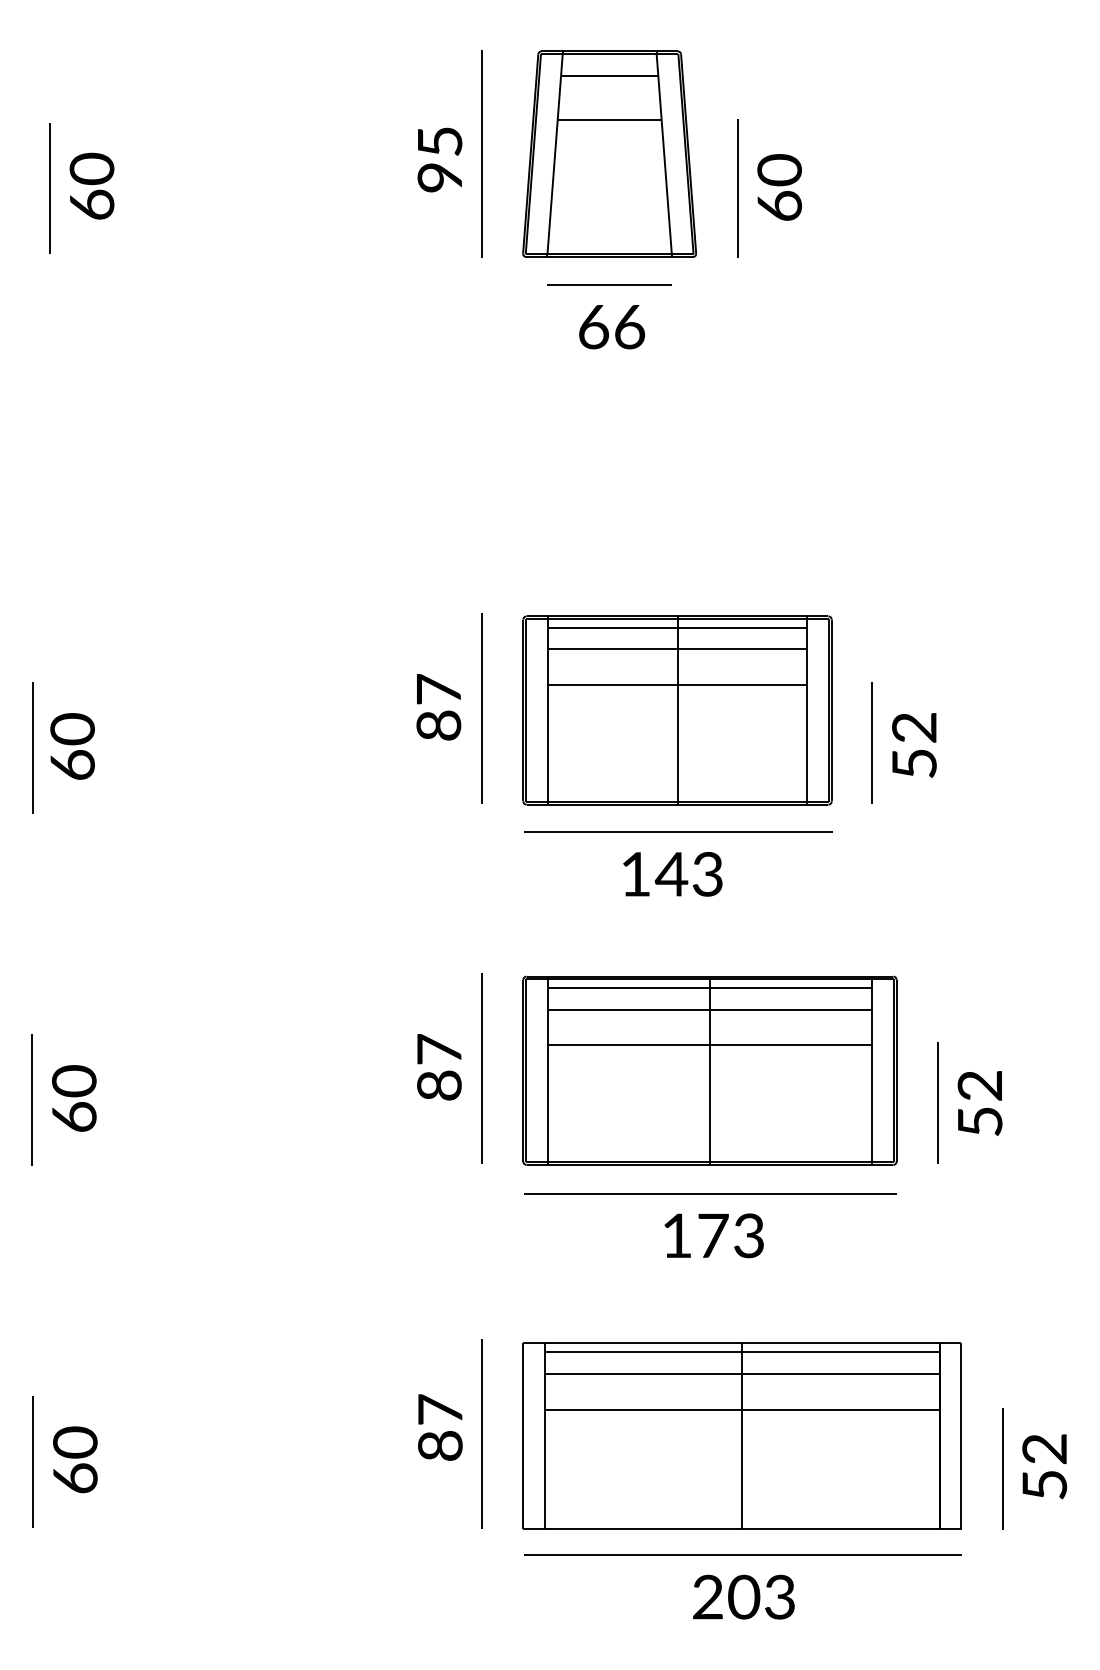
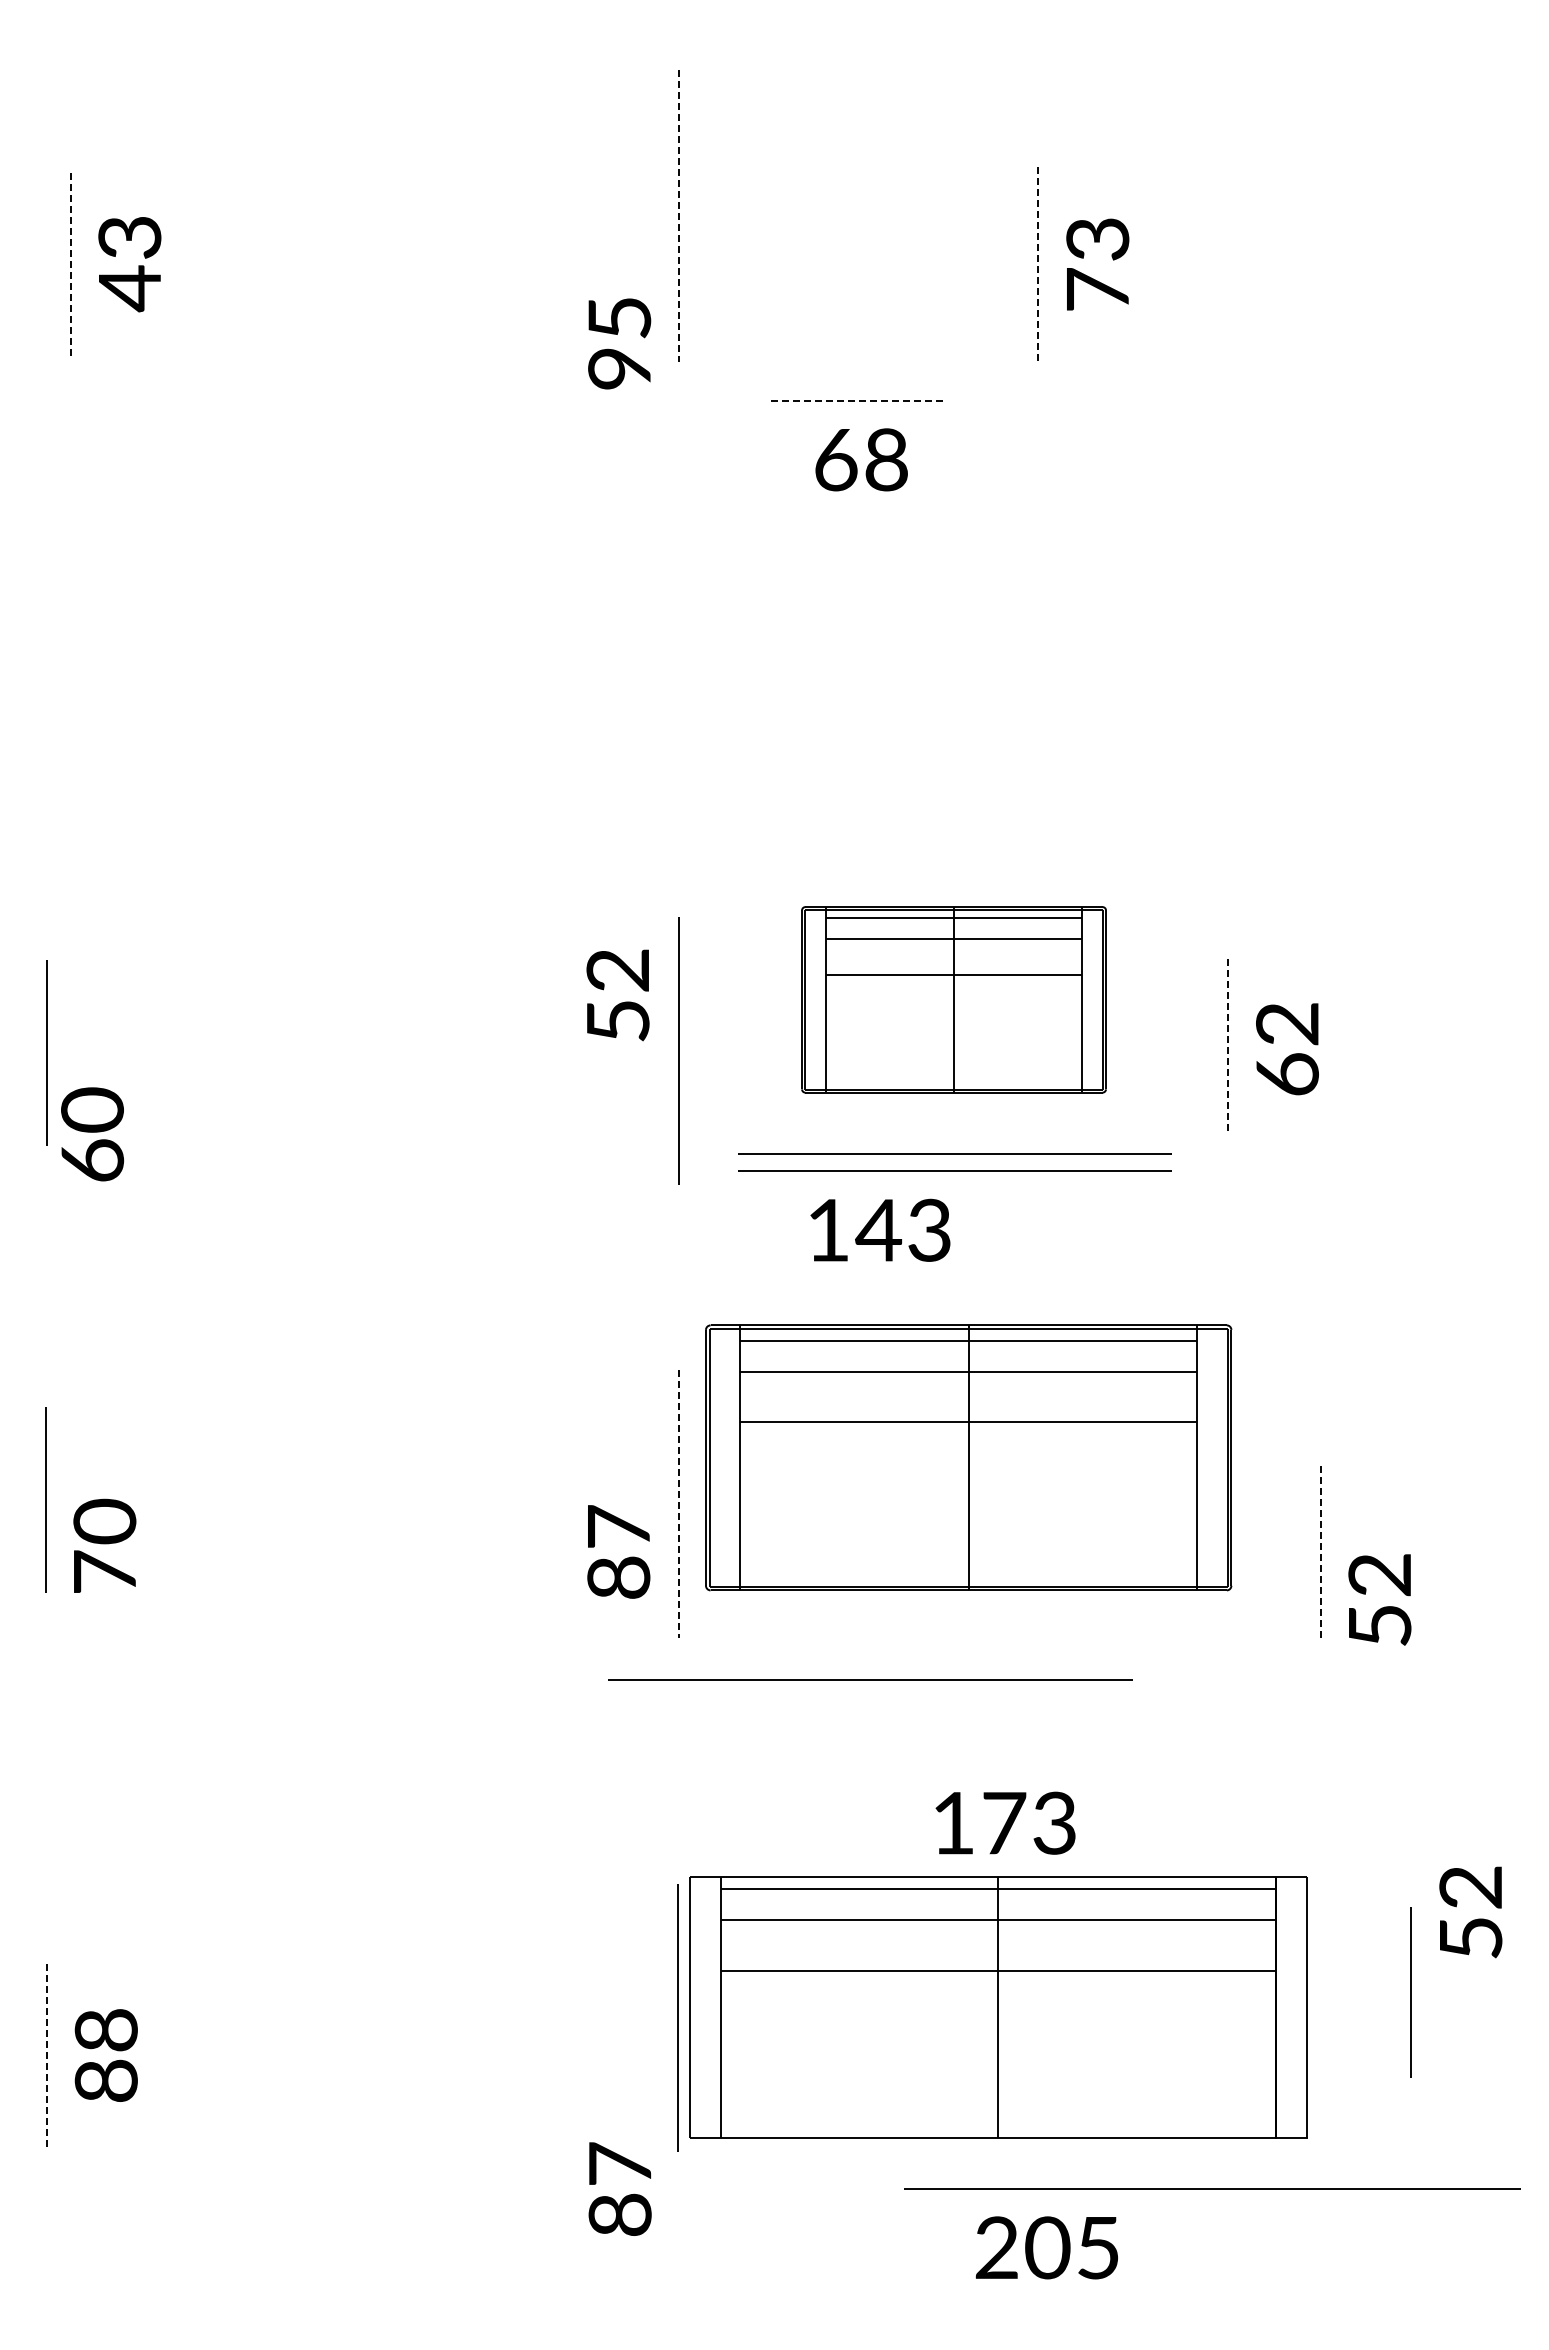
line: (482, 154) -> (679, 216), solid -> dashed
part: (609, 154) -> (858, 216), removed
text: (439, 159) -> (619, 343), moved
text: (91, 187) -> (129, 263), 60 -> 43
text: (779, 187) -> (1097, 263), 60 -> 73
line: (50, 188) -> (71, 265), solid -> dashed
line: (737, 188) -> (1038, 264), solid -> dashed
line: (609, 284) -> (858, 400), solid -> dashed
text: (629, 326) -> (886, 459), 66 -> 68
text: (438, 707) -> (617, 995), 87 -> 52
line: (481, 708) -> (678, 1050), moved
part: (677, 710) -> (953, 999), size x0.7
line: (872, 743) -> (1228, 1046), solid -> dashed
text: (72, 746) -> (92, 1134), moved
text: (914, 763) -> (1287, 1074), 52 -> 62
line: (677, 819) -> (954, 1153), added
text: (672, 873) -> (880, 1229), moved
text: (439, 1066) -> (618, 1551), moved
line: (481, 1069) -> (678, 1504), solid -> dashed
part: (709, 1070) -> (968, 1457), moved
line: (32, 1099) -> (45, 1499), moved
line: (937, 1103) -> (1320, 1552), solid -> dashed
text: (979, 1103) -> (1379, 1599), moved
text: (74, 1116) -> (105, 1571), 60 -> 70
line: (710, 1193) -> (870, 1679), moved
text: (714, 1235) -> (1005, 1822), moved
text: (439, 1427) -> (619, 2188), moved
part: (742, 1436) -> (998, 2007), moved
text: (74, 1459) -> (105, 2054), 60 -> 88
line: (33, 1461) -> (47, 2057), solid -> dashed
text: (1044, 1466) -> (1470, 1912), moved
line: (1001, 1469) -> (1410, 1992), moved
line: (743, 1554) -> (1212, 2188), moved
text: (779, 1596) -> (1097, 2247), 203 -> 205

